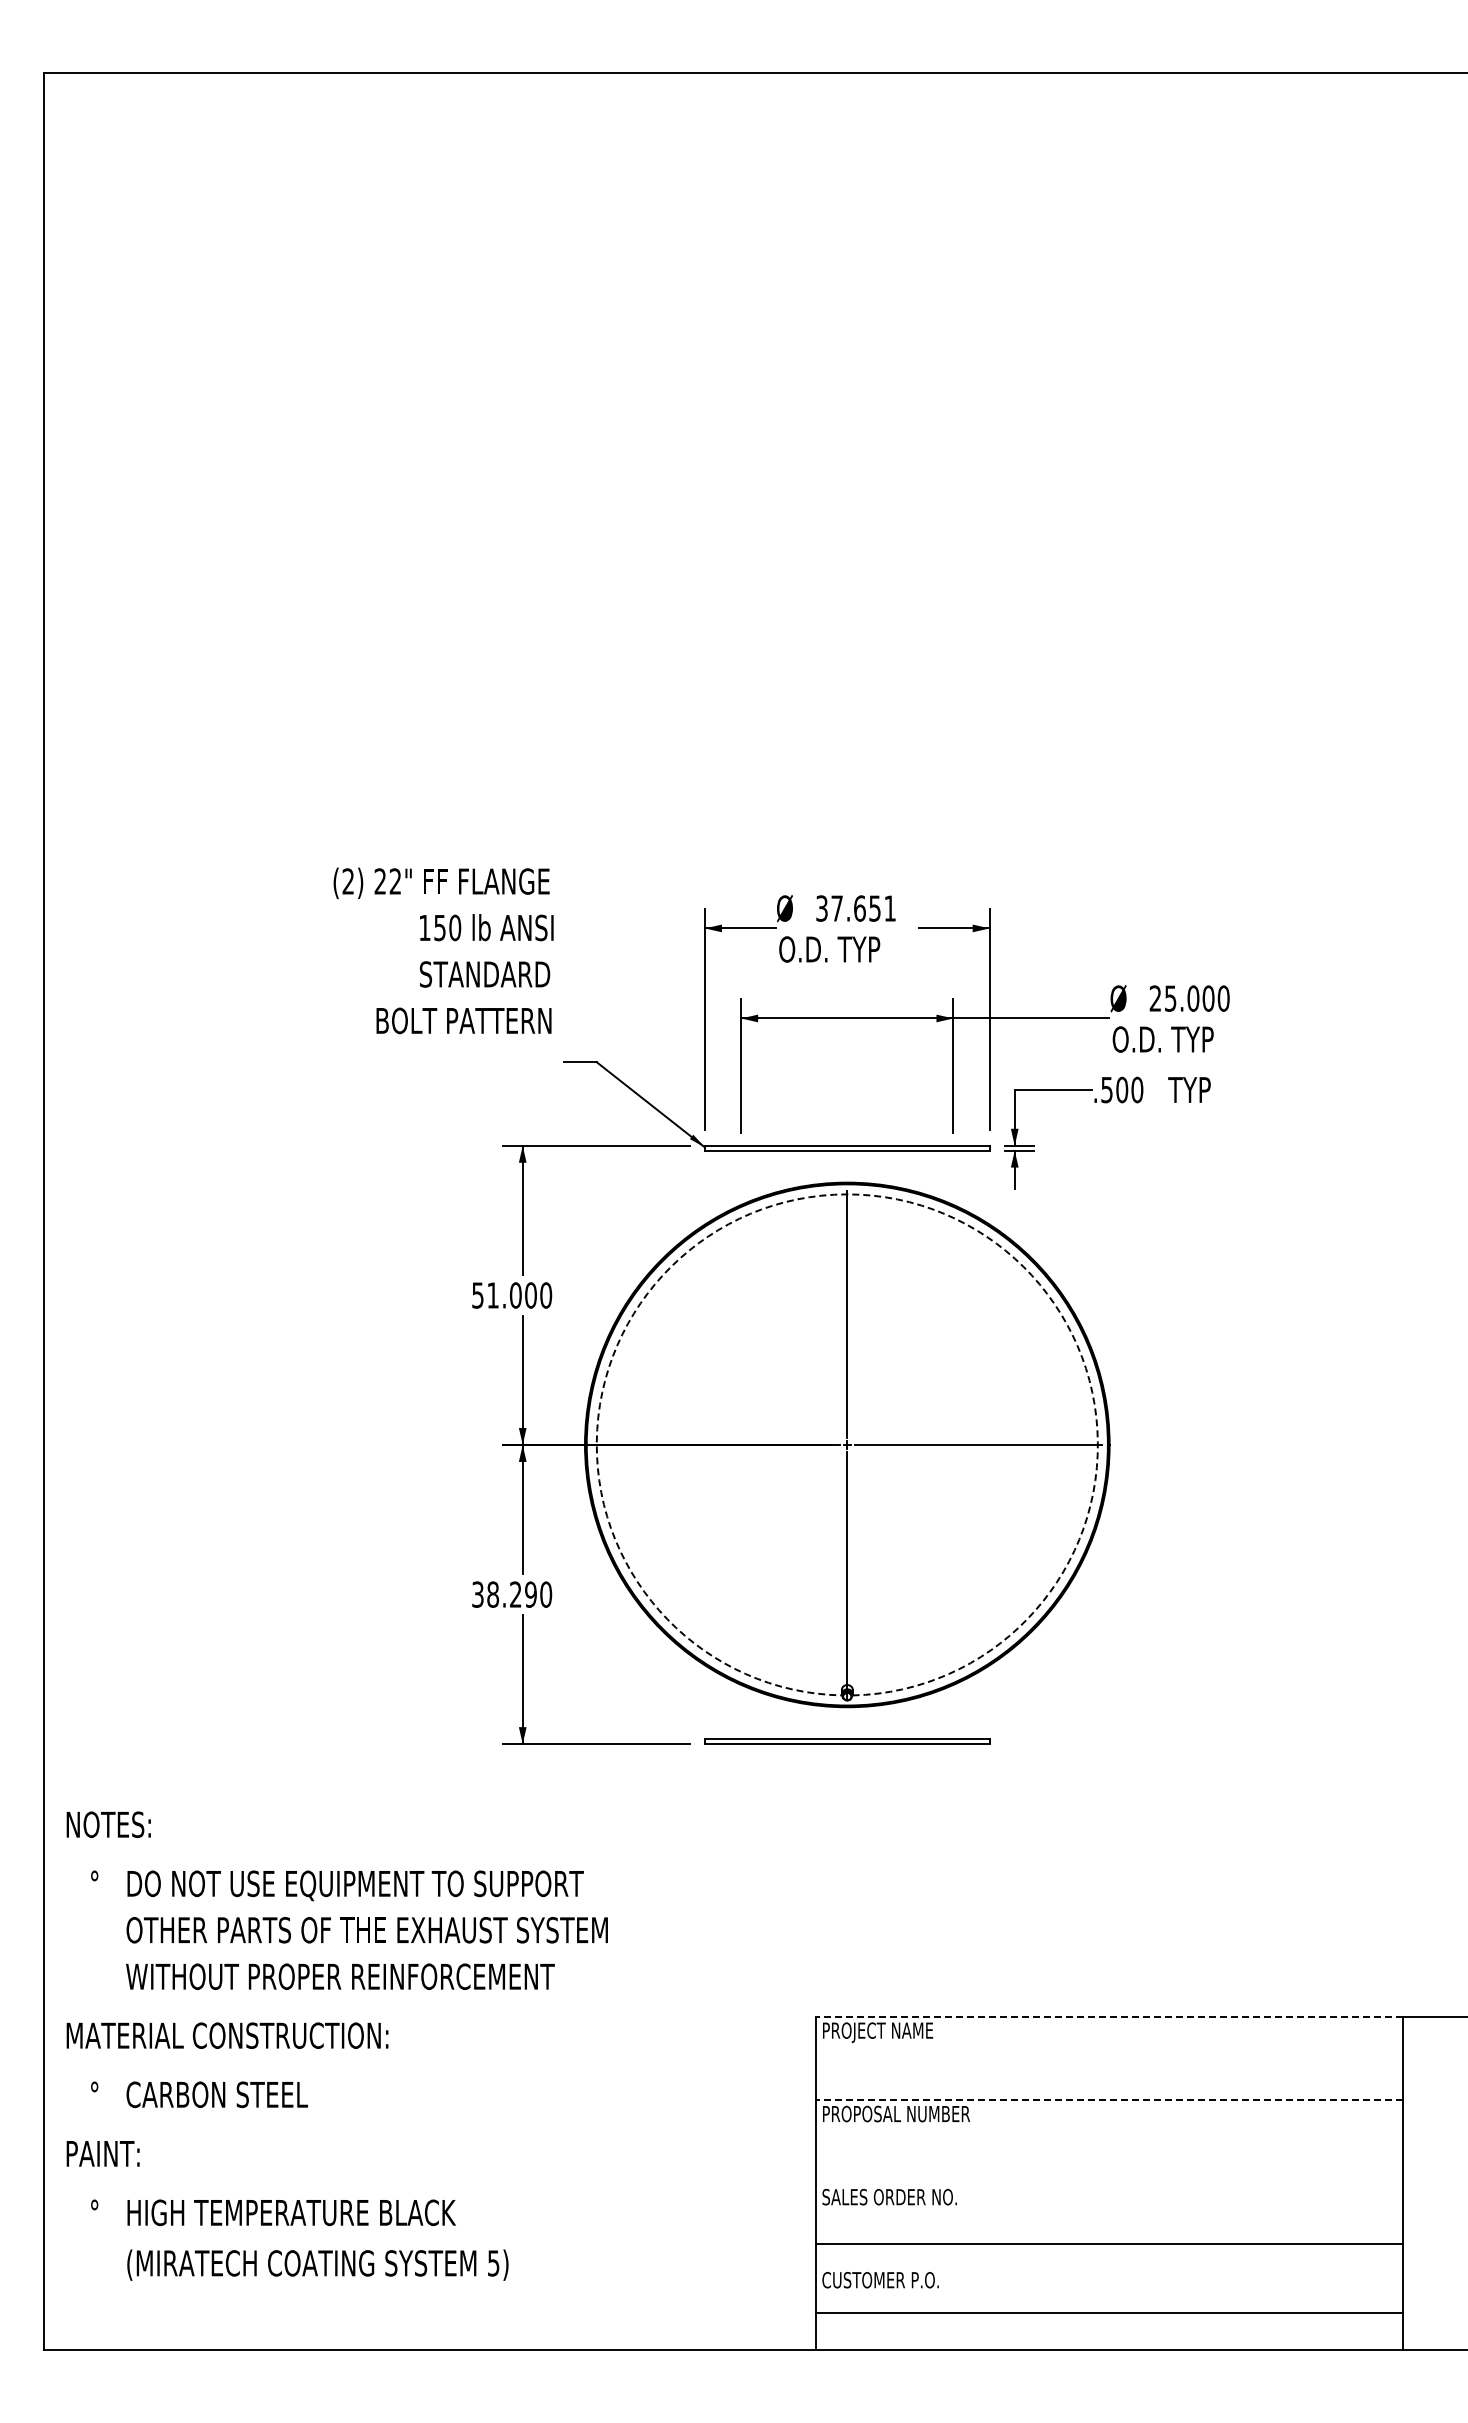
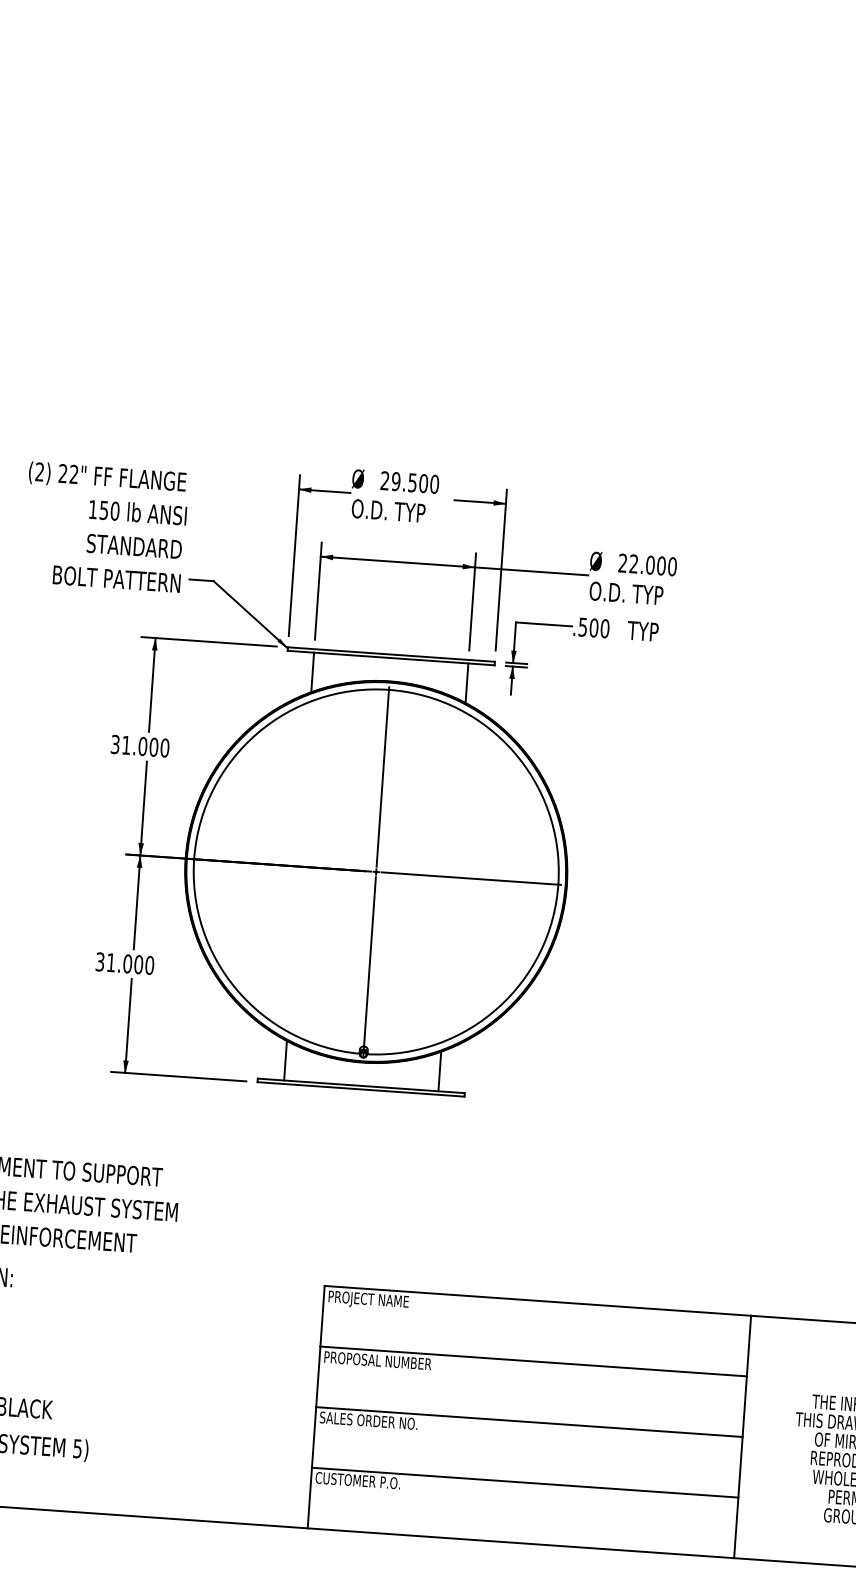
text: (856, 908) -> (410, 482), 37.651 -> 29.500
text: (443, 950) -> (105, 527), moved
text: (1170, 998) -> (633, 563), 25.000 -> 22.000
line: (741, 1177) -> (312, 672), added
line: (953, 1177) -> (467, 683), added
arc: (847, 1194) -> (389, 689), dashed -> solid
text: (477, 1295) -> (115, 744), 51.000 -> 31.000
text: (511, 1594) -> (124, 963), 38.290 -> 31.000
line: (741, 1711) -> (285, 1060), added
line: (953, 1711) -> (439, 1071), added
line: (1109, 2016) -> (537, 1300), dashed -> solid
line: (1109, 2100) -> (533, 1361), dashed -> solid
line: (1109, 2243) -> (529, 1422), moved
line: (1109, 2312) -> (525, 1482), moved

